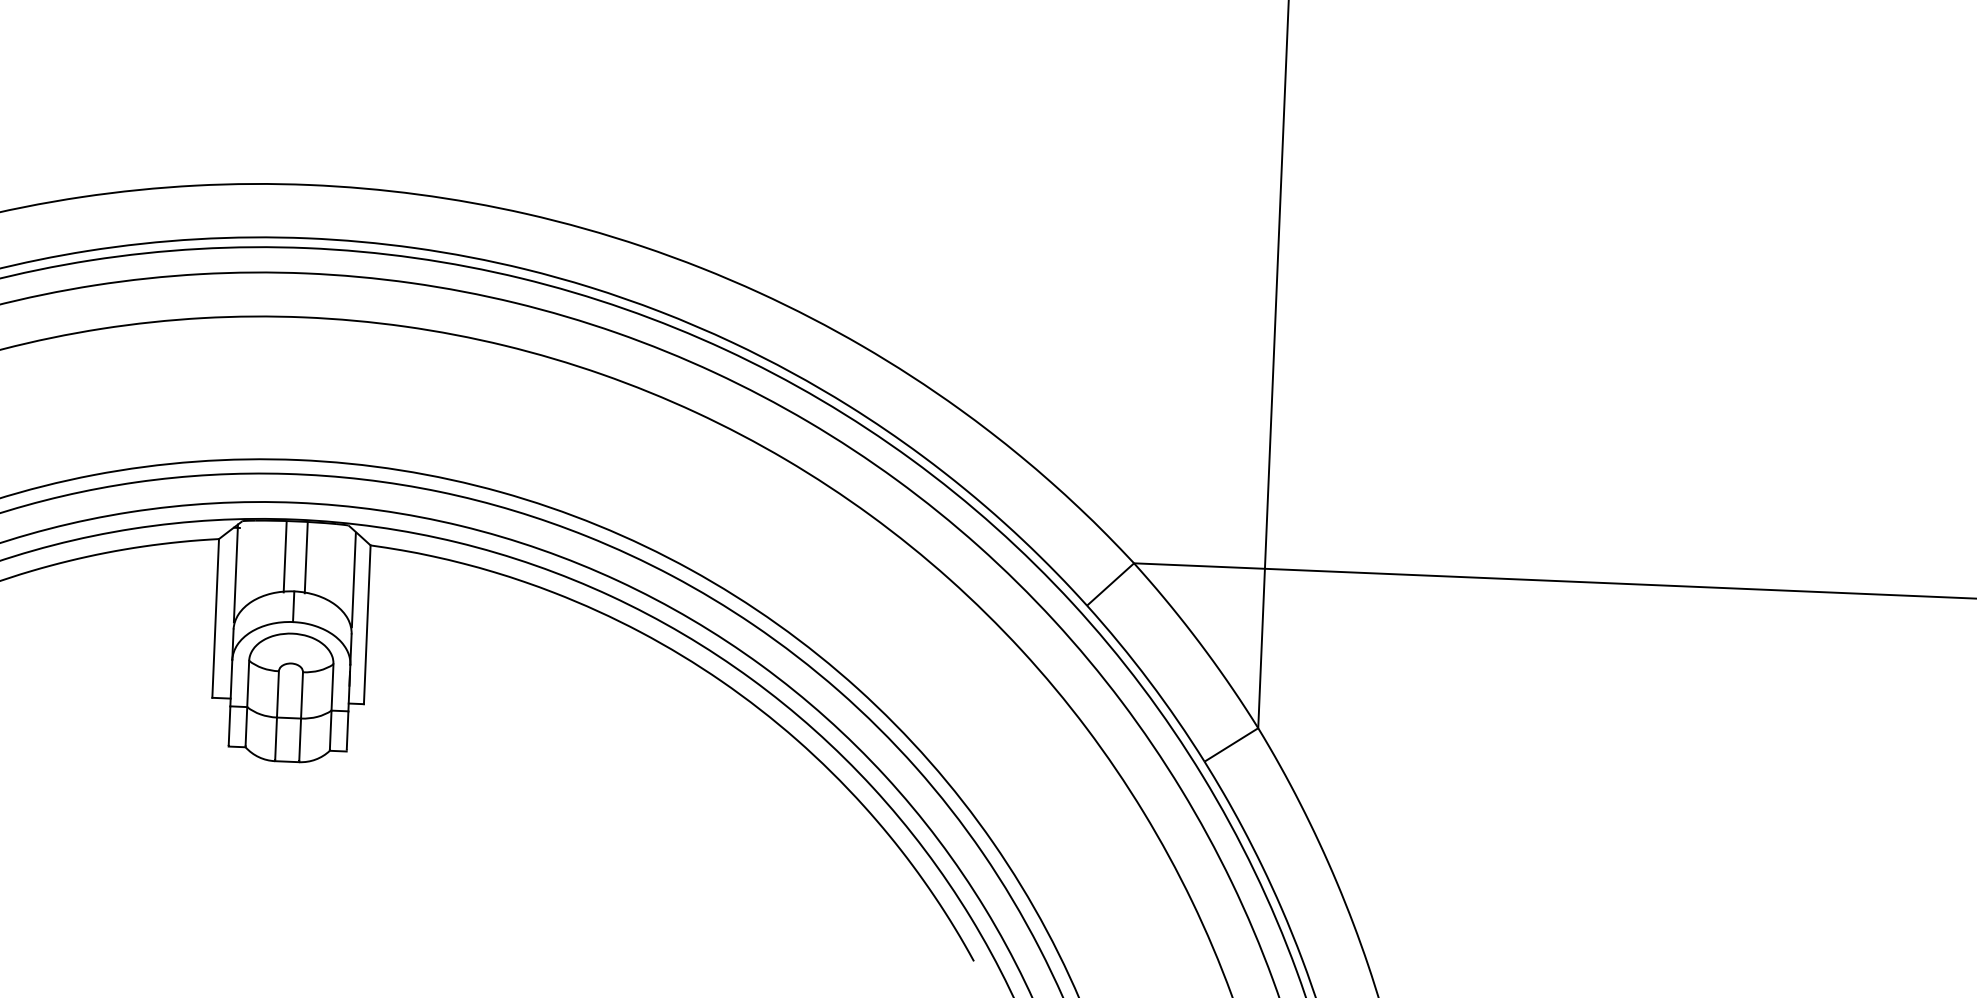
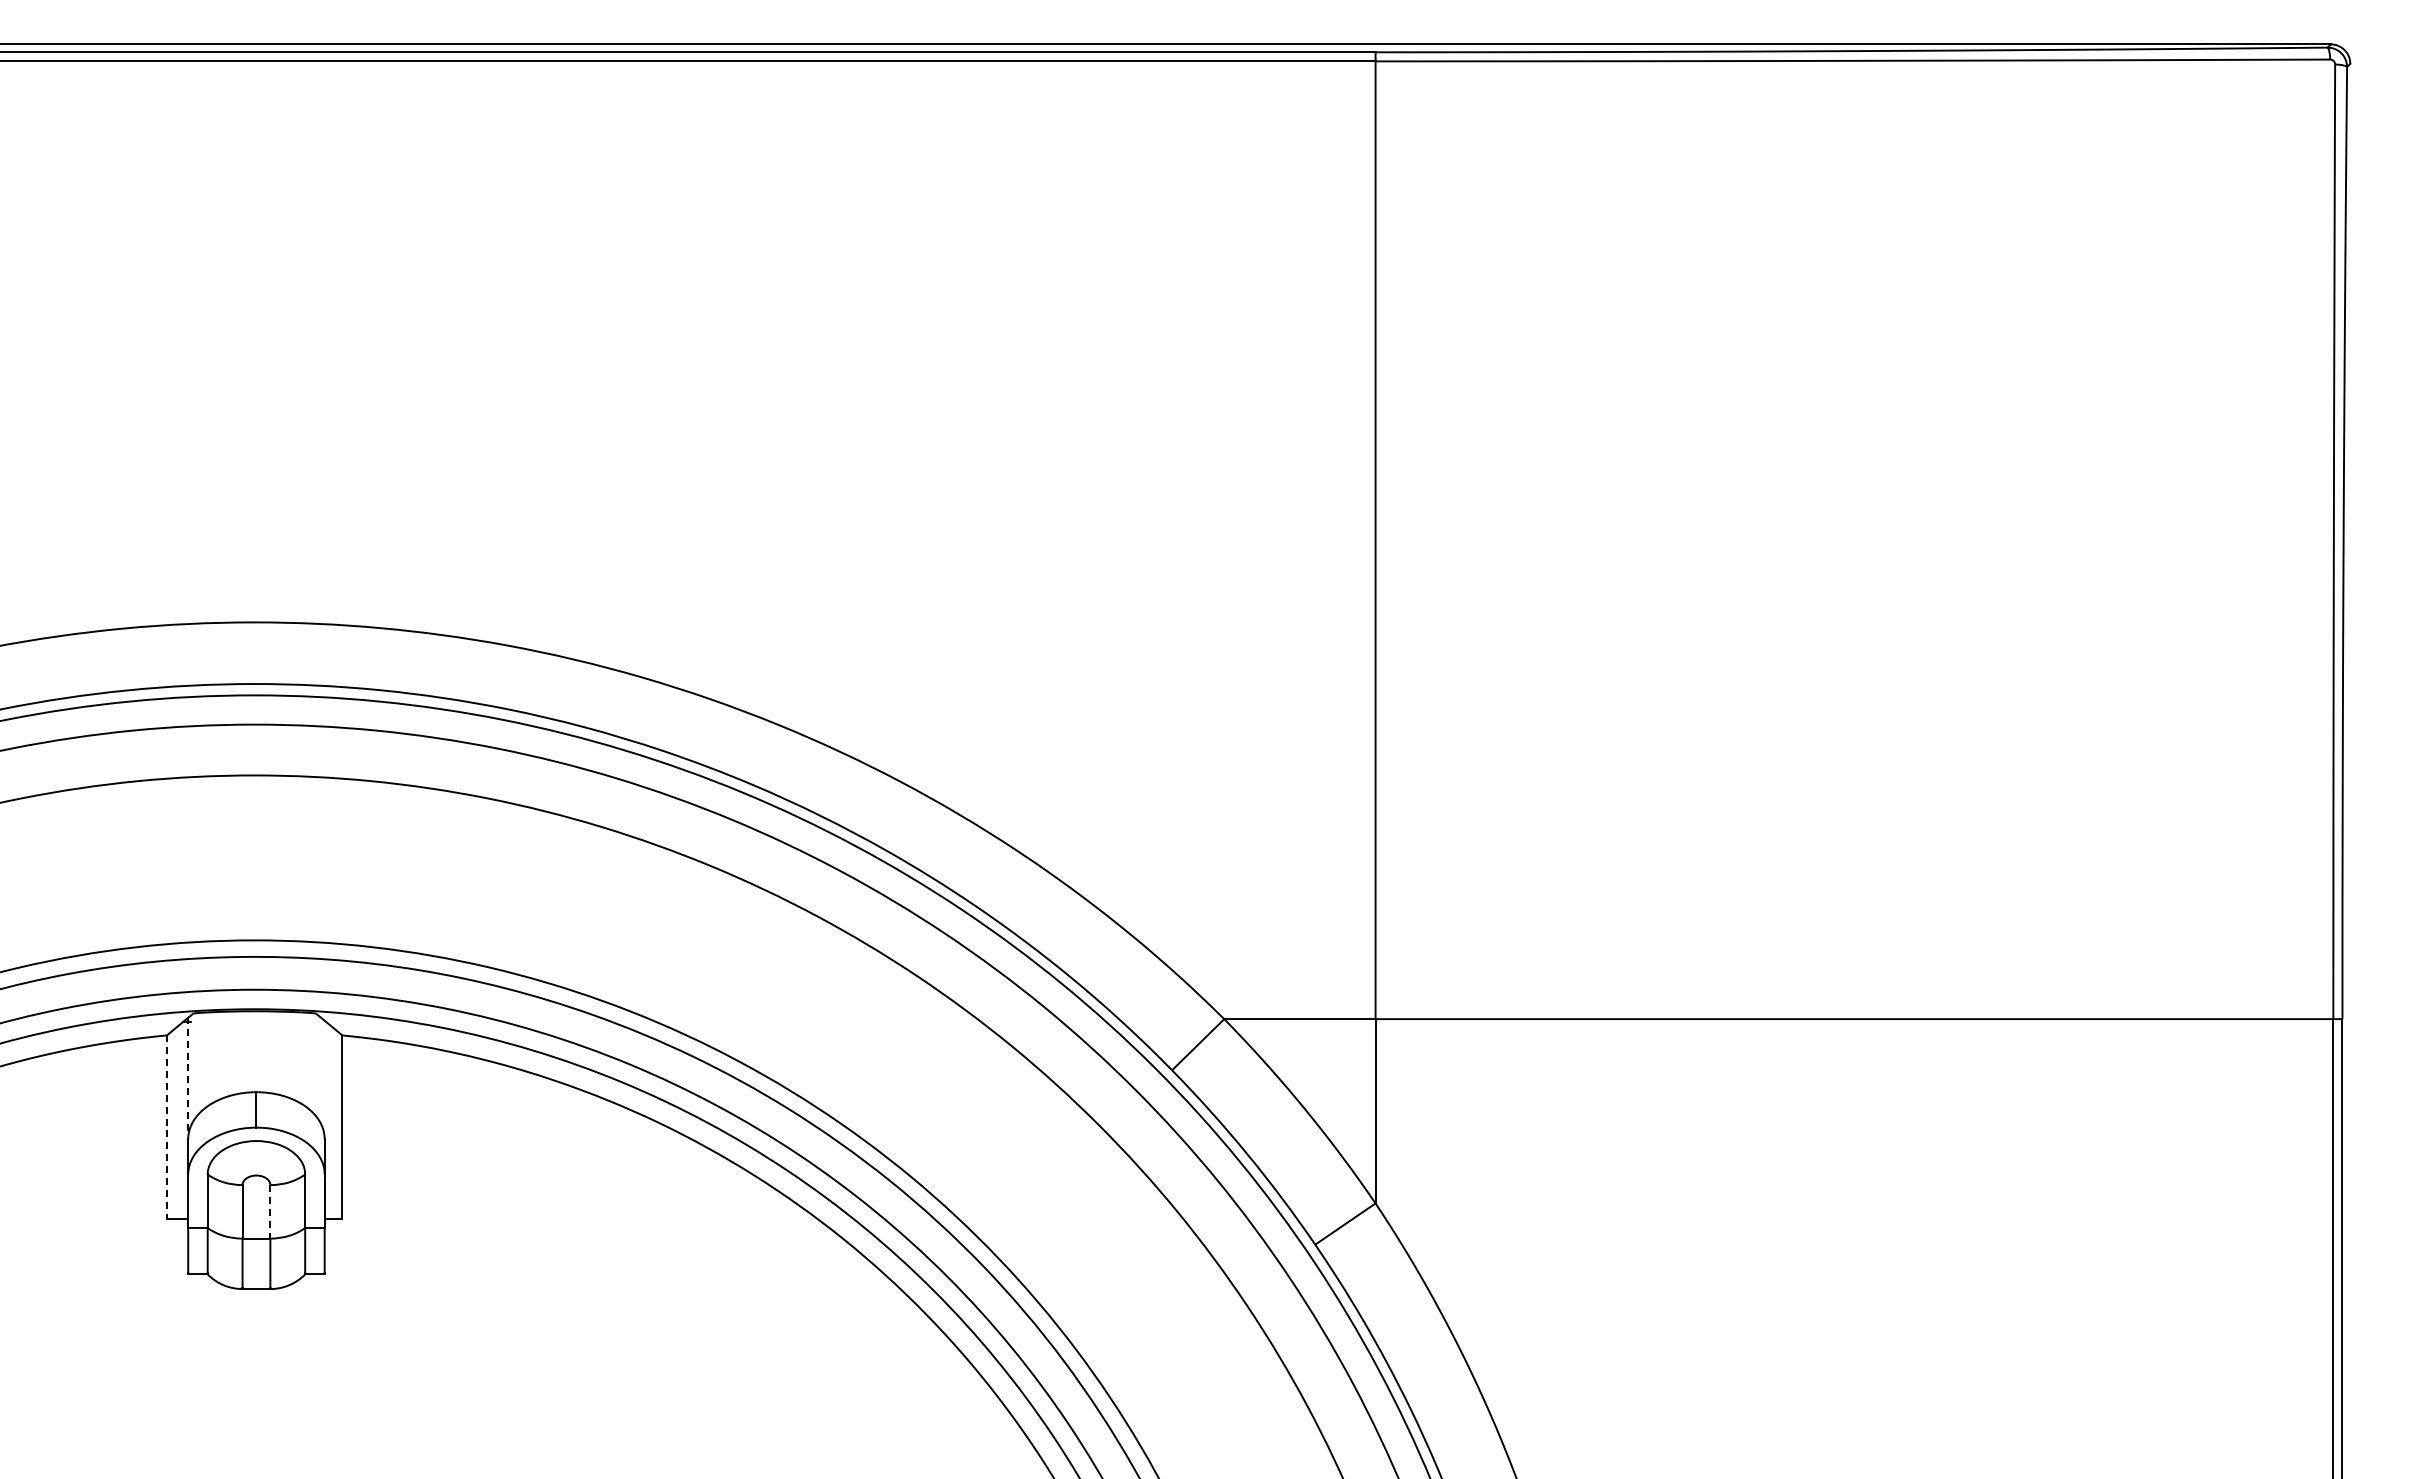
line: (285, 556) -> (244, 1052), removed
line: (306, 557) -> (268, 1052), removed
line: (236, 572) -> (188, 1073), solid -> dashed
line: (353, 579) -> (324, 1075), removed
line: (216, 618) -> (167, 1127), solid -> dashed
line: (302, 695) -> (270, 1211), solid -> dashed

